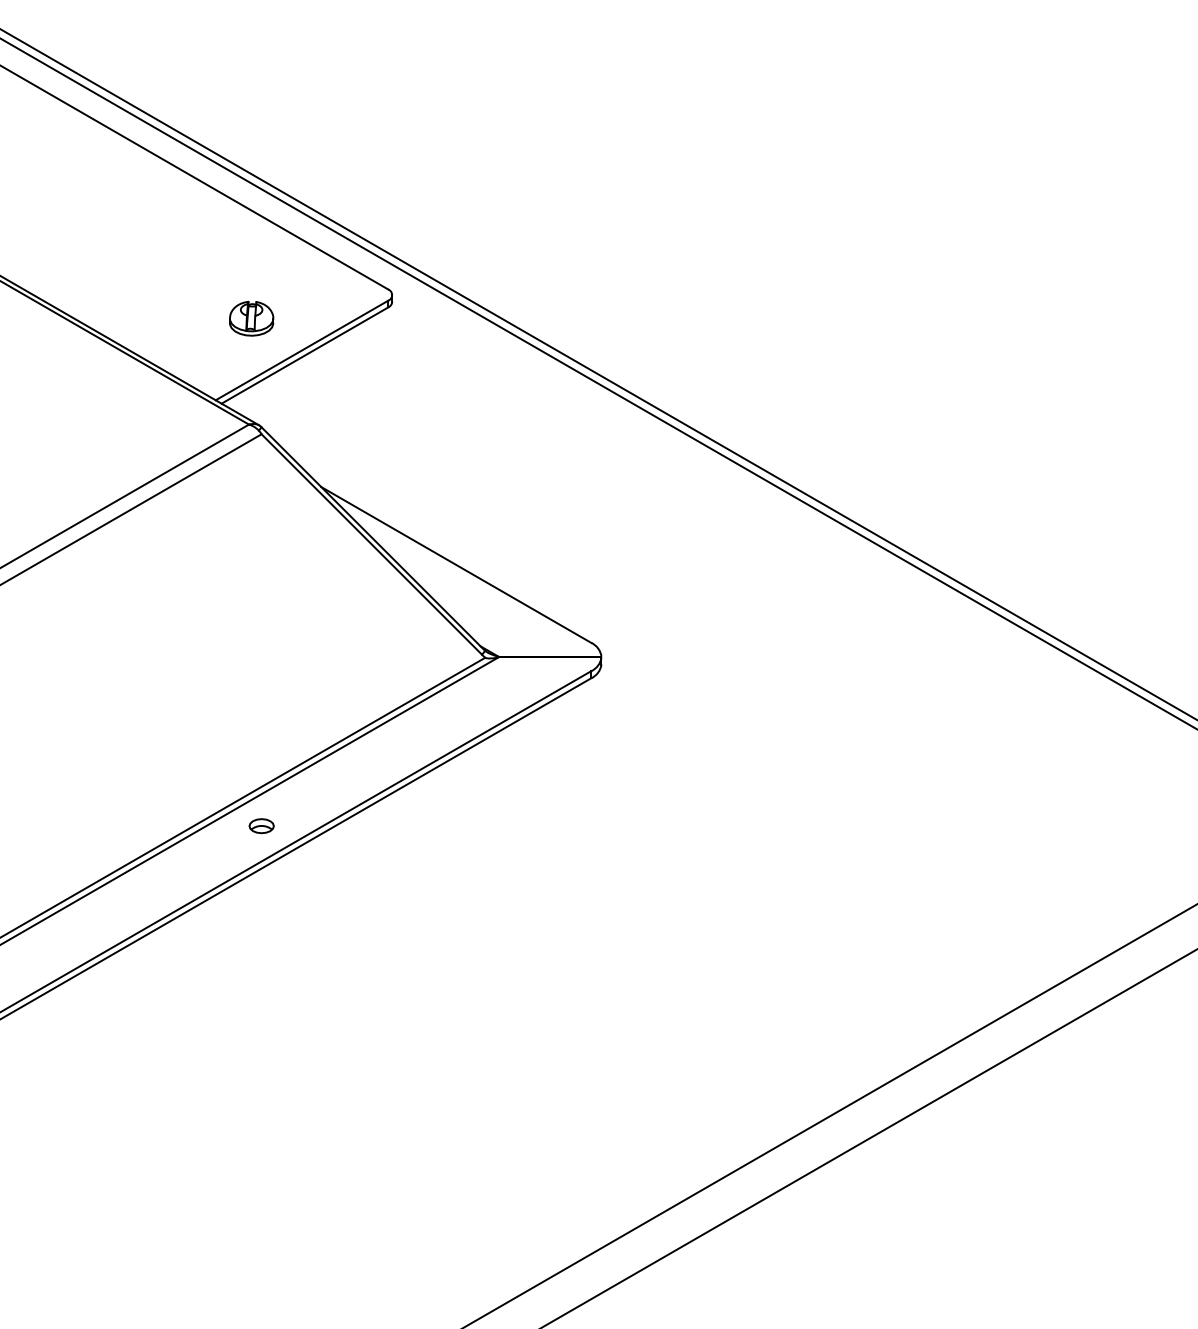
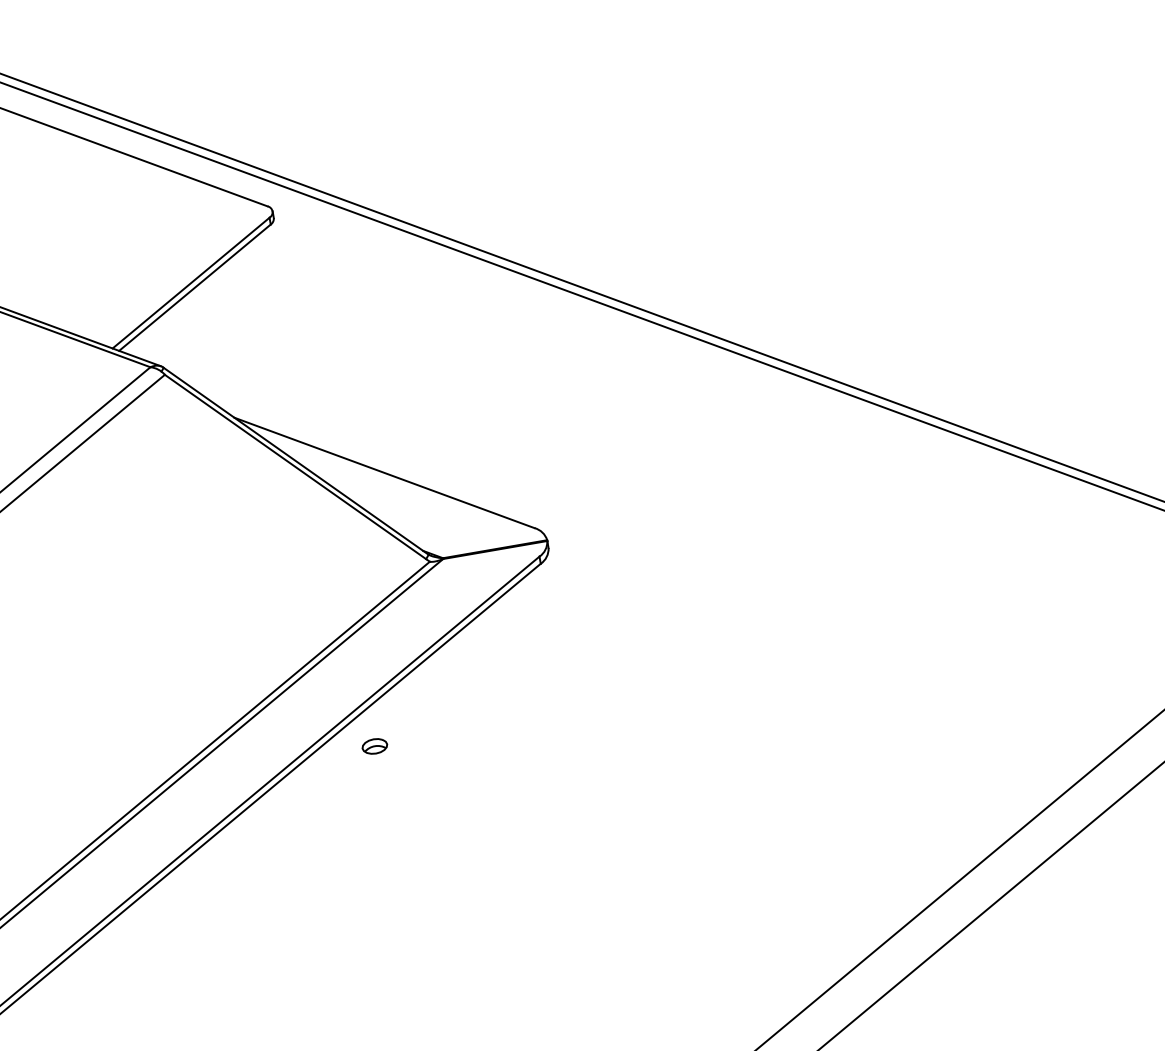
part: (251, 318) -> (134, 259), removed
part: (261, 826) -> (374, 746), moved

